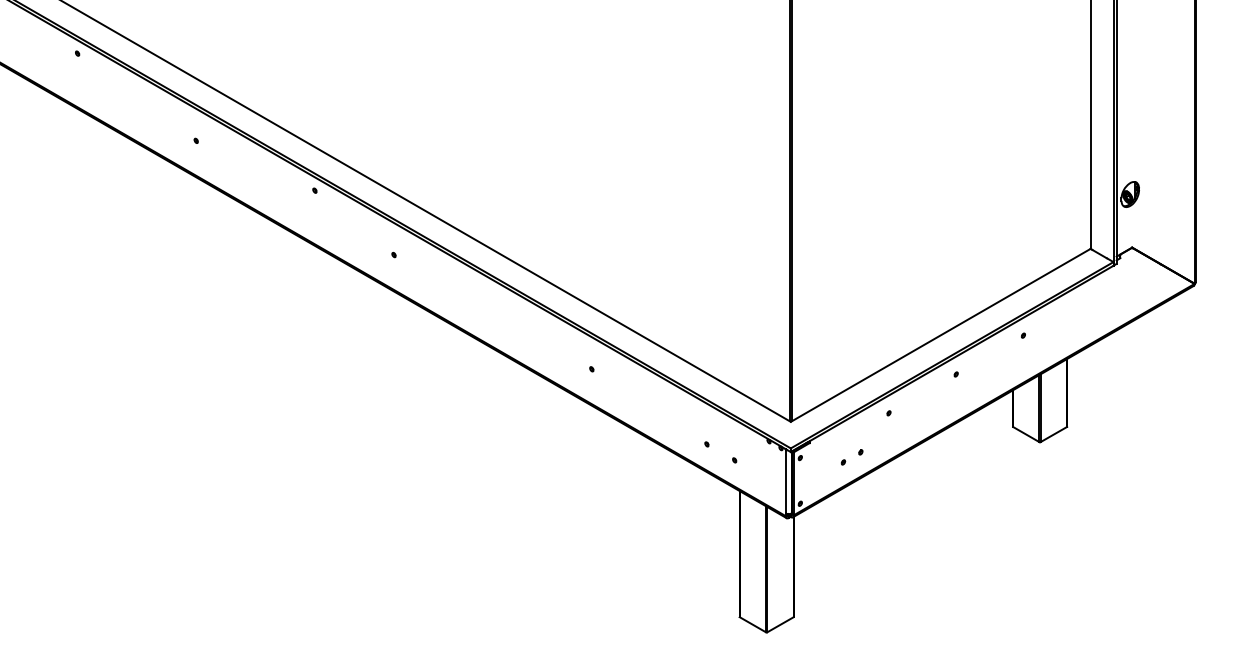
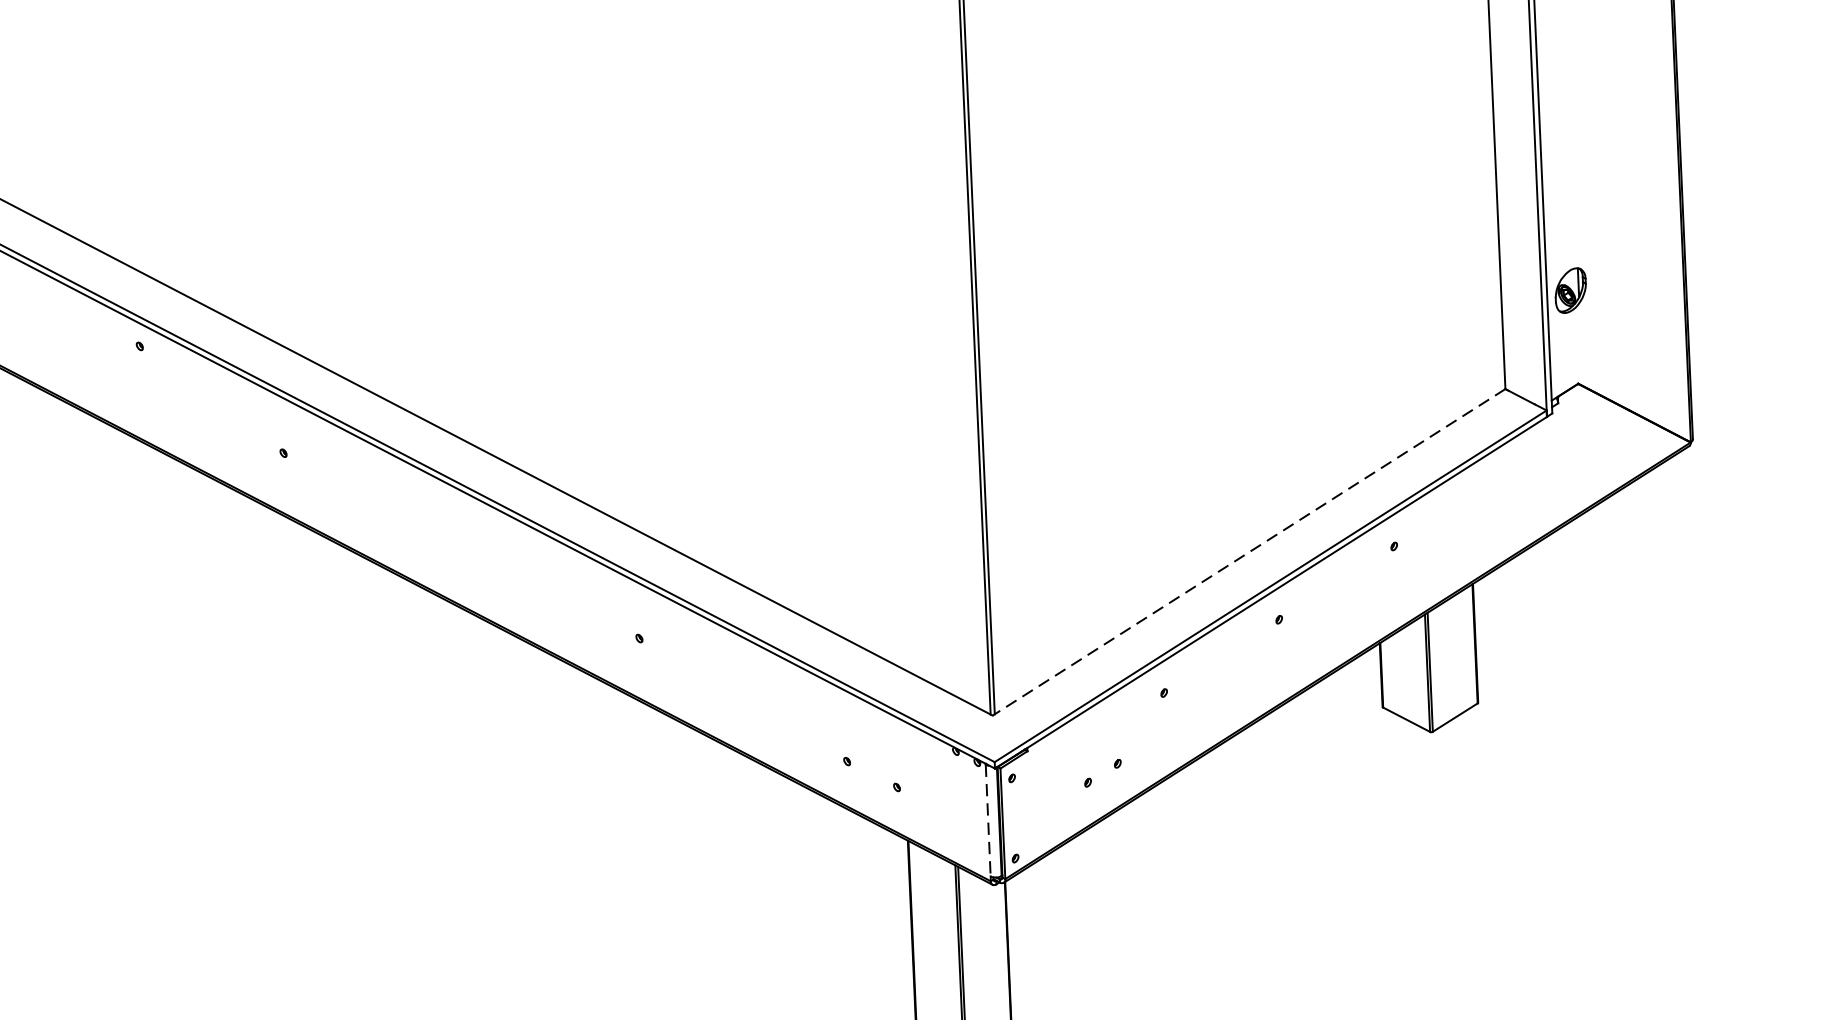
line: (940, 335) -> (1248, 552), solid -> dashed
line: (785, 481) -> (987, 820), solid -> dashed

